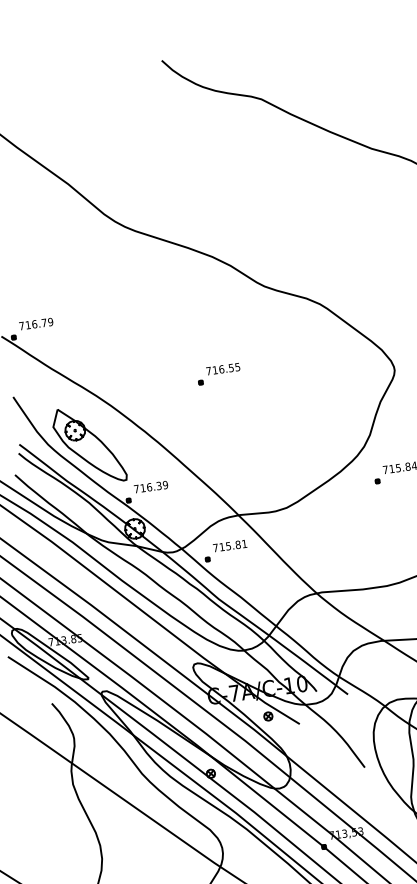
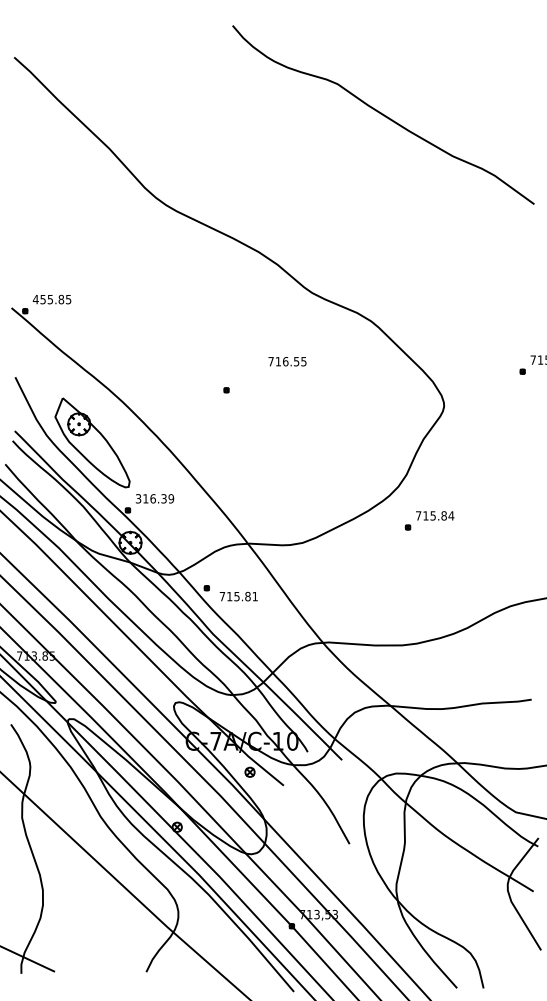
text: (35, 324) -> (51, 299), 716.79 -> 455.85
text: (223, 369) -> (287, 361), moved
text: (136, 488) -> (138, 498), 716.39 -> 316.39
text: (229, 545) -> (238, 596), moved

